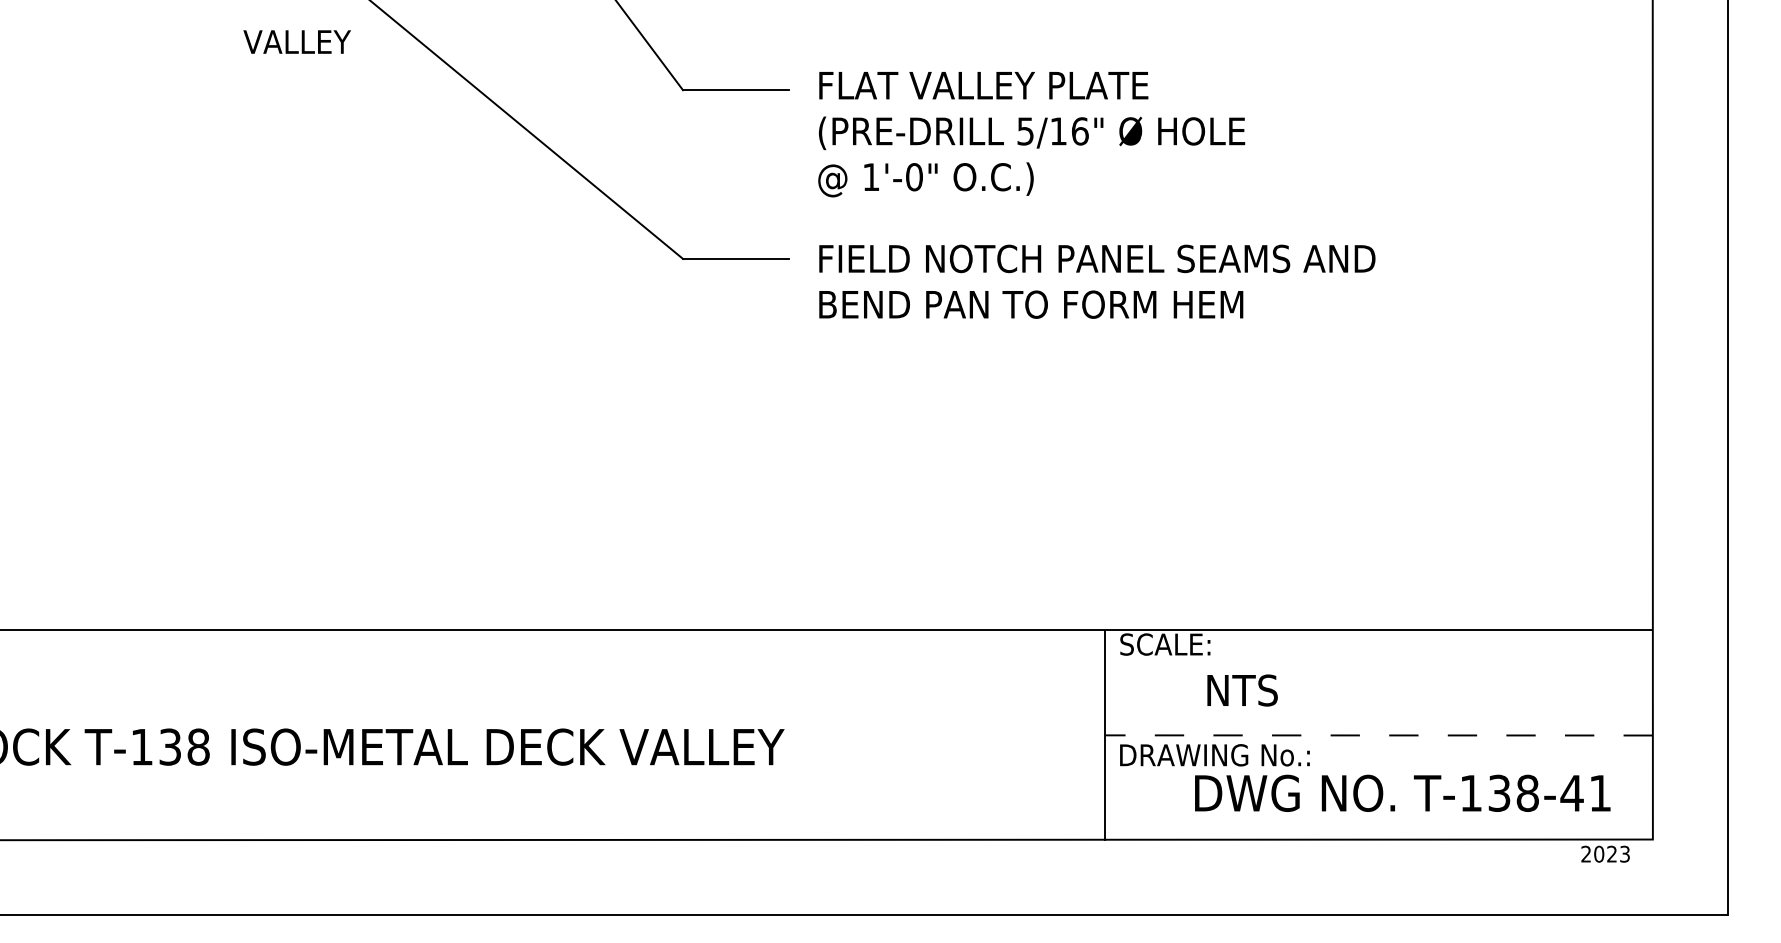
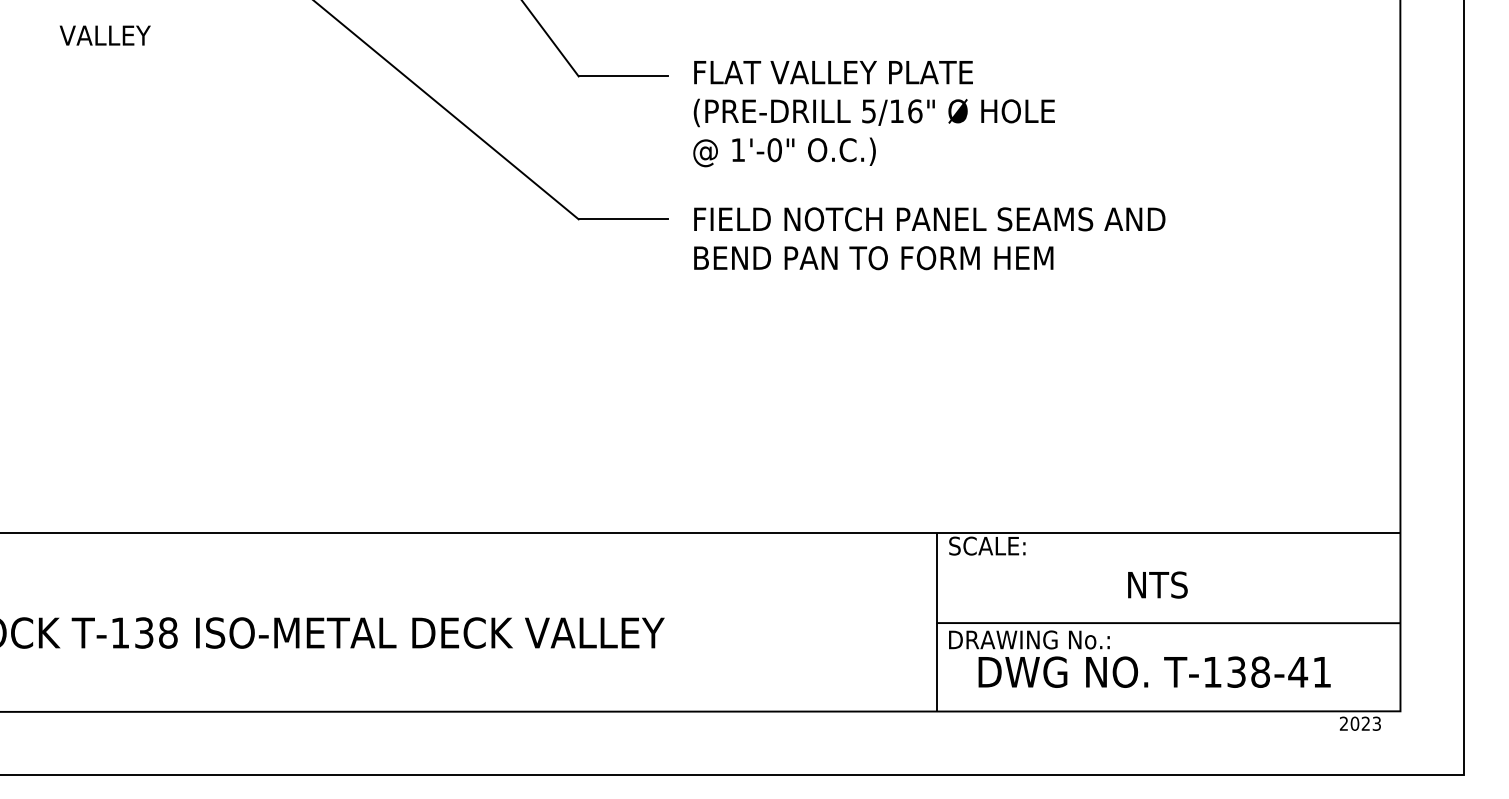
text: (296, 41) -> (104, 35), moved
text: (1242, 690) -> (1157, 585), moved
line: (1379, 735) -> (1168, 623), dashed -> solid
text: (1402, 792) -> (1154, 671), moved

